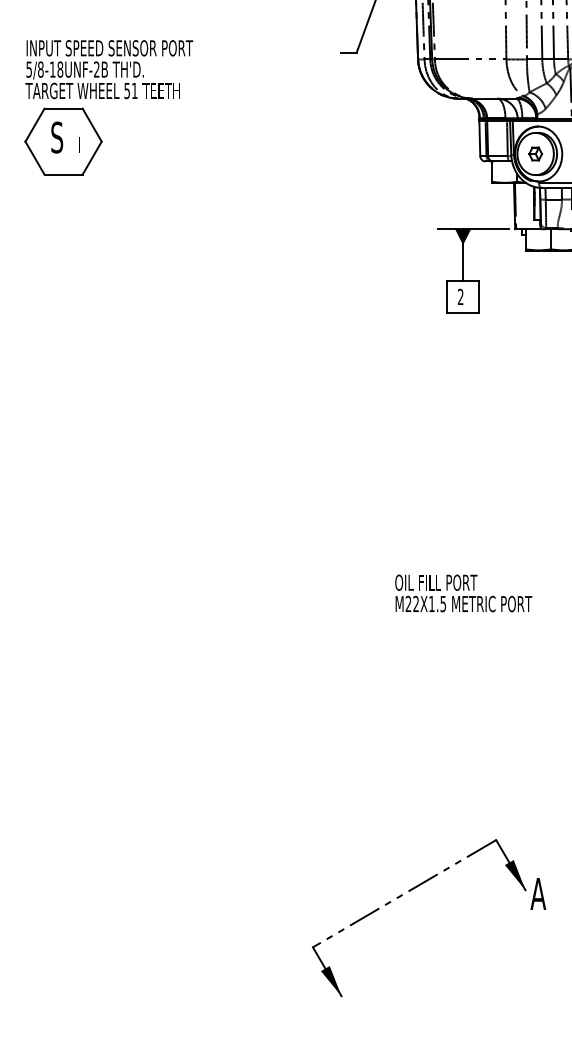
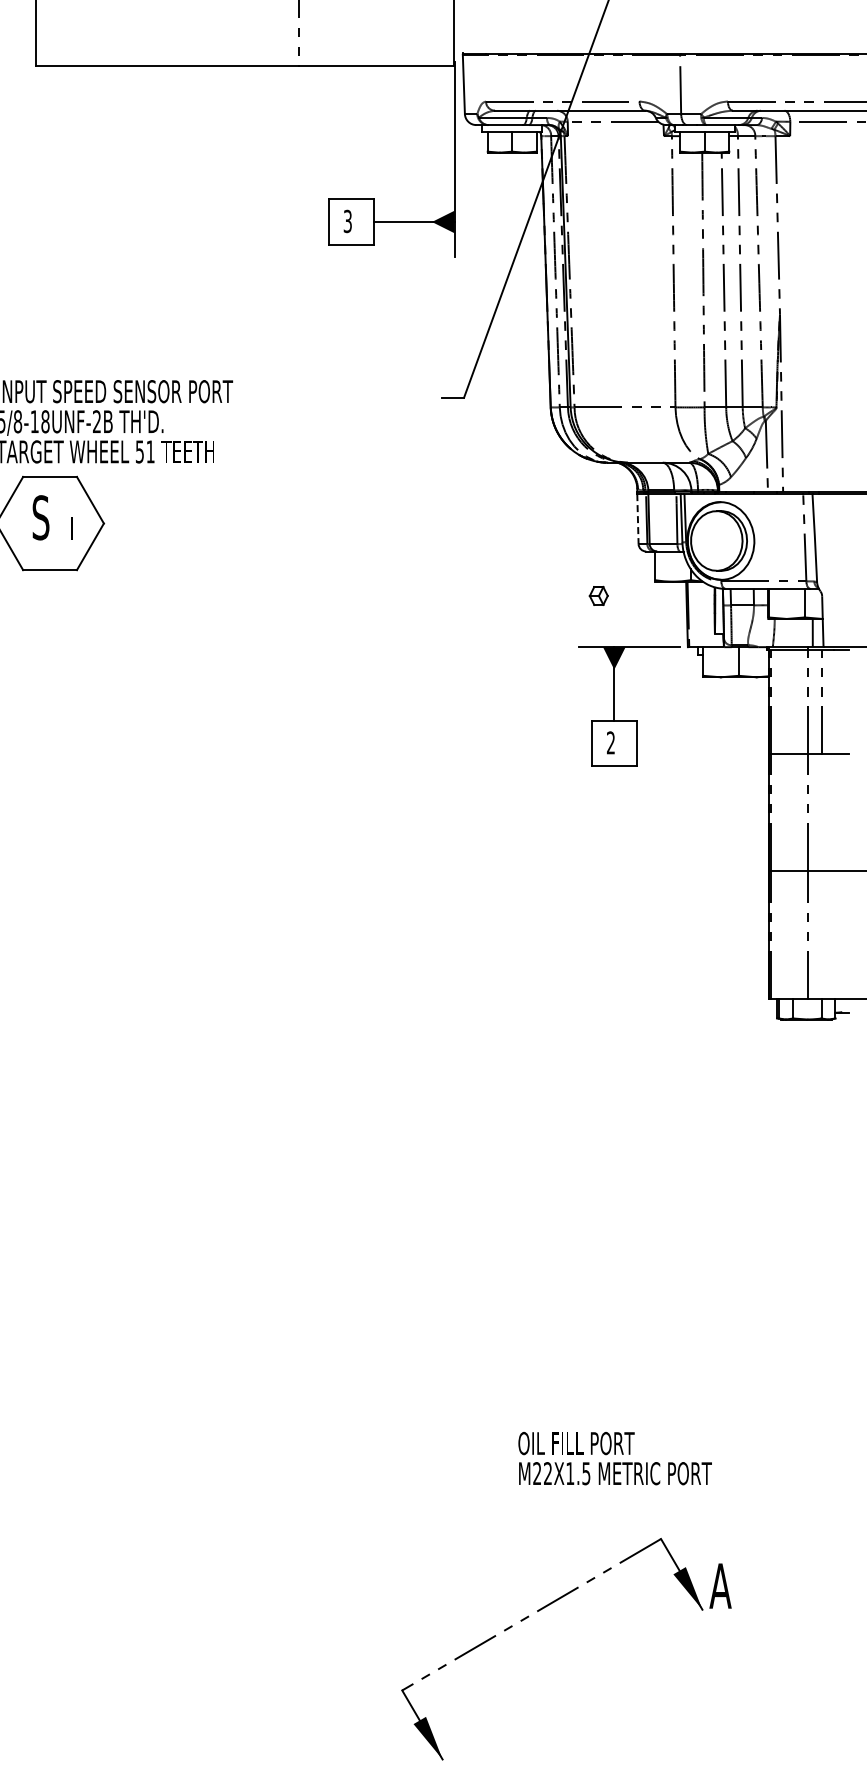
line: (479, 138) -> (637, 519), solid -> dashed
part: (535, 153) -> (598, 595), moved
text: (463, 593) -> (614, 1458), moved
part: (403, 895) -> (529, 1617), moved

